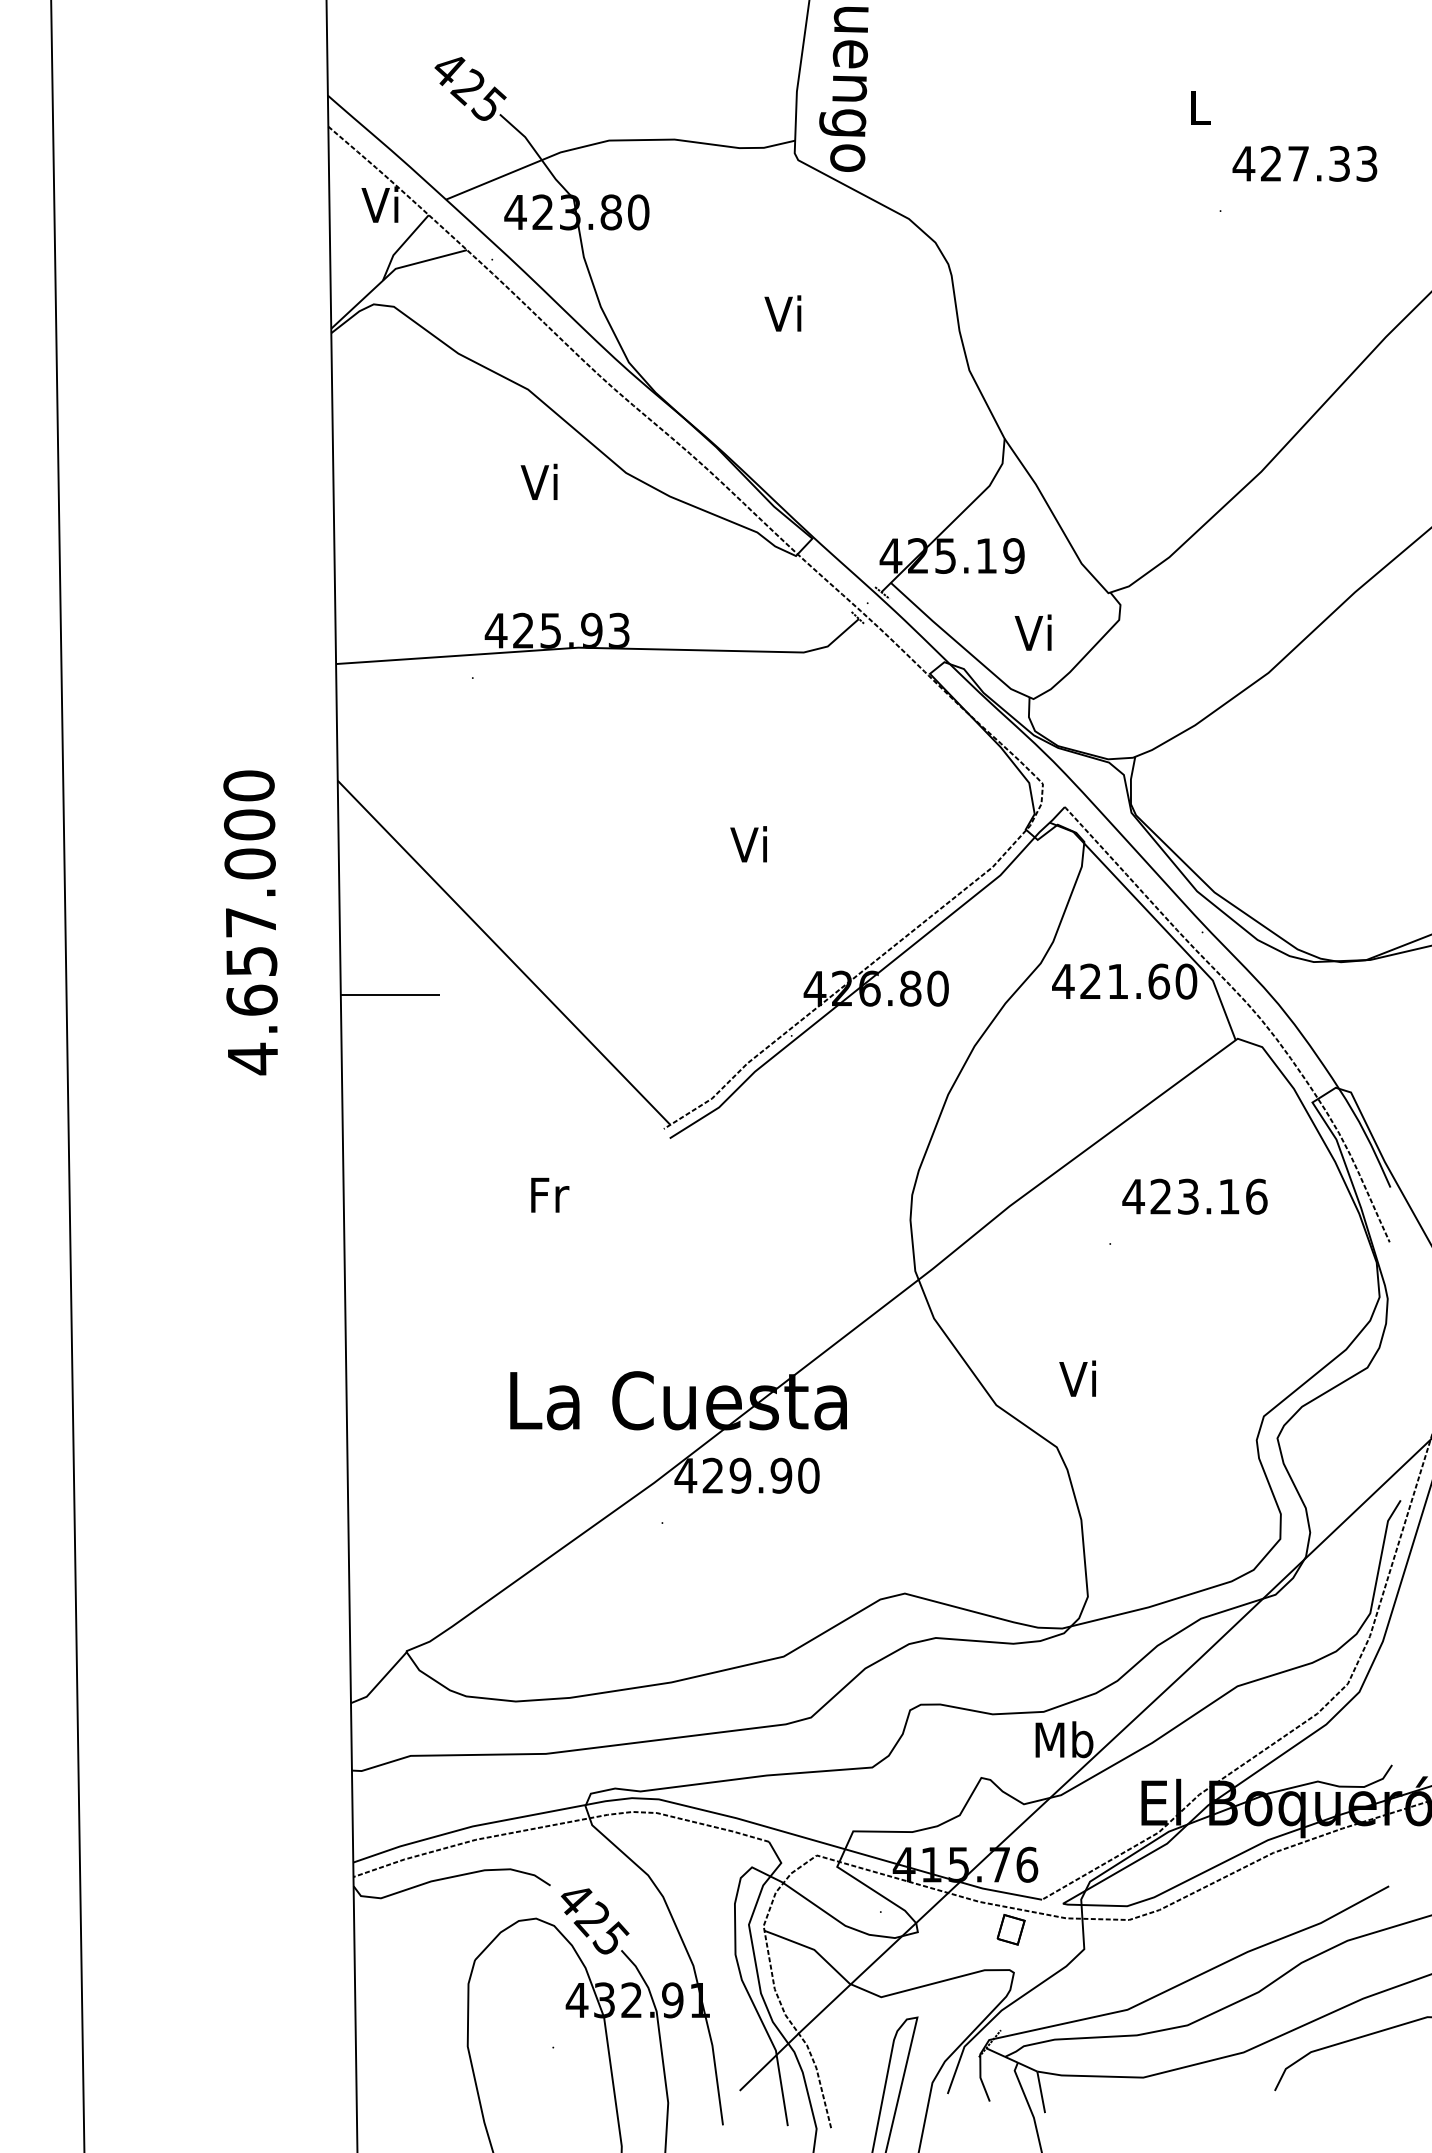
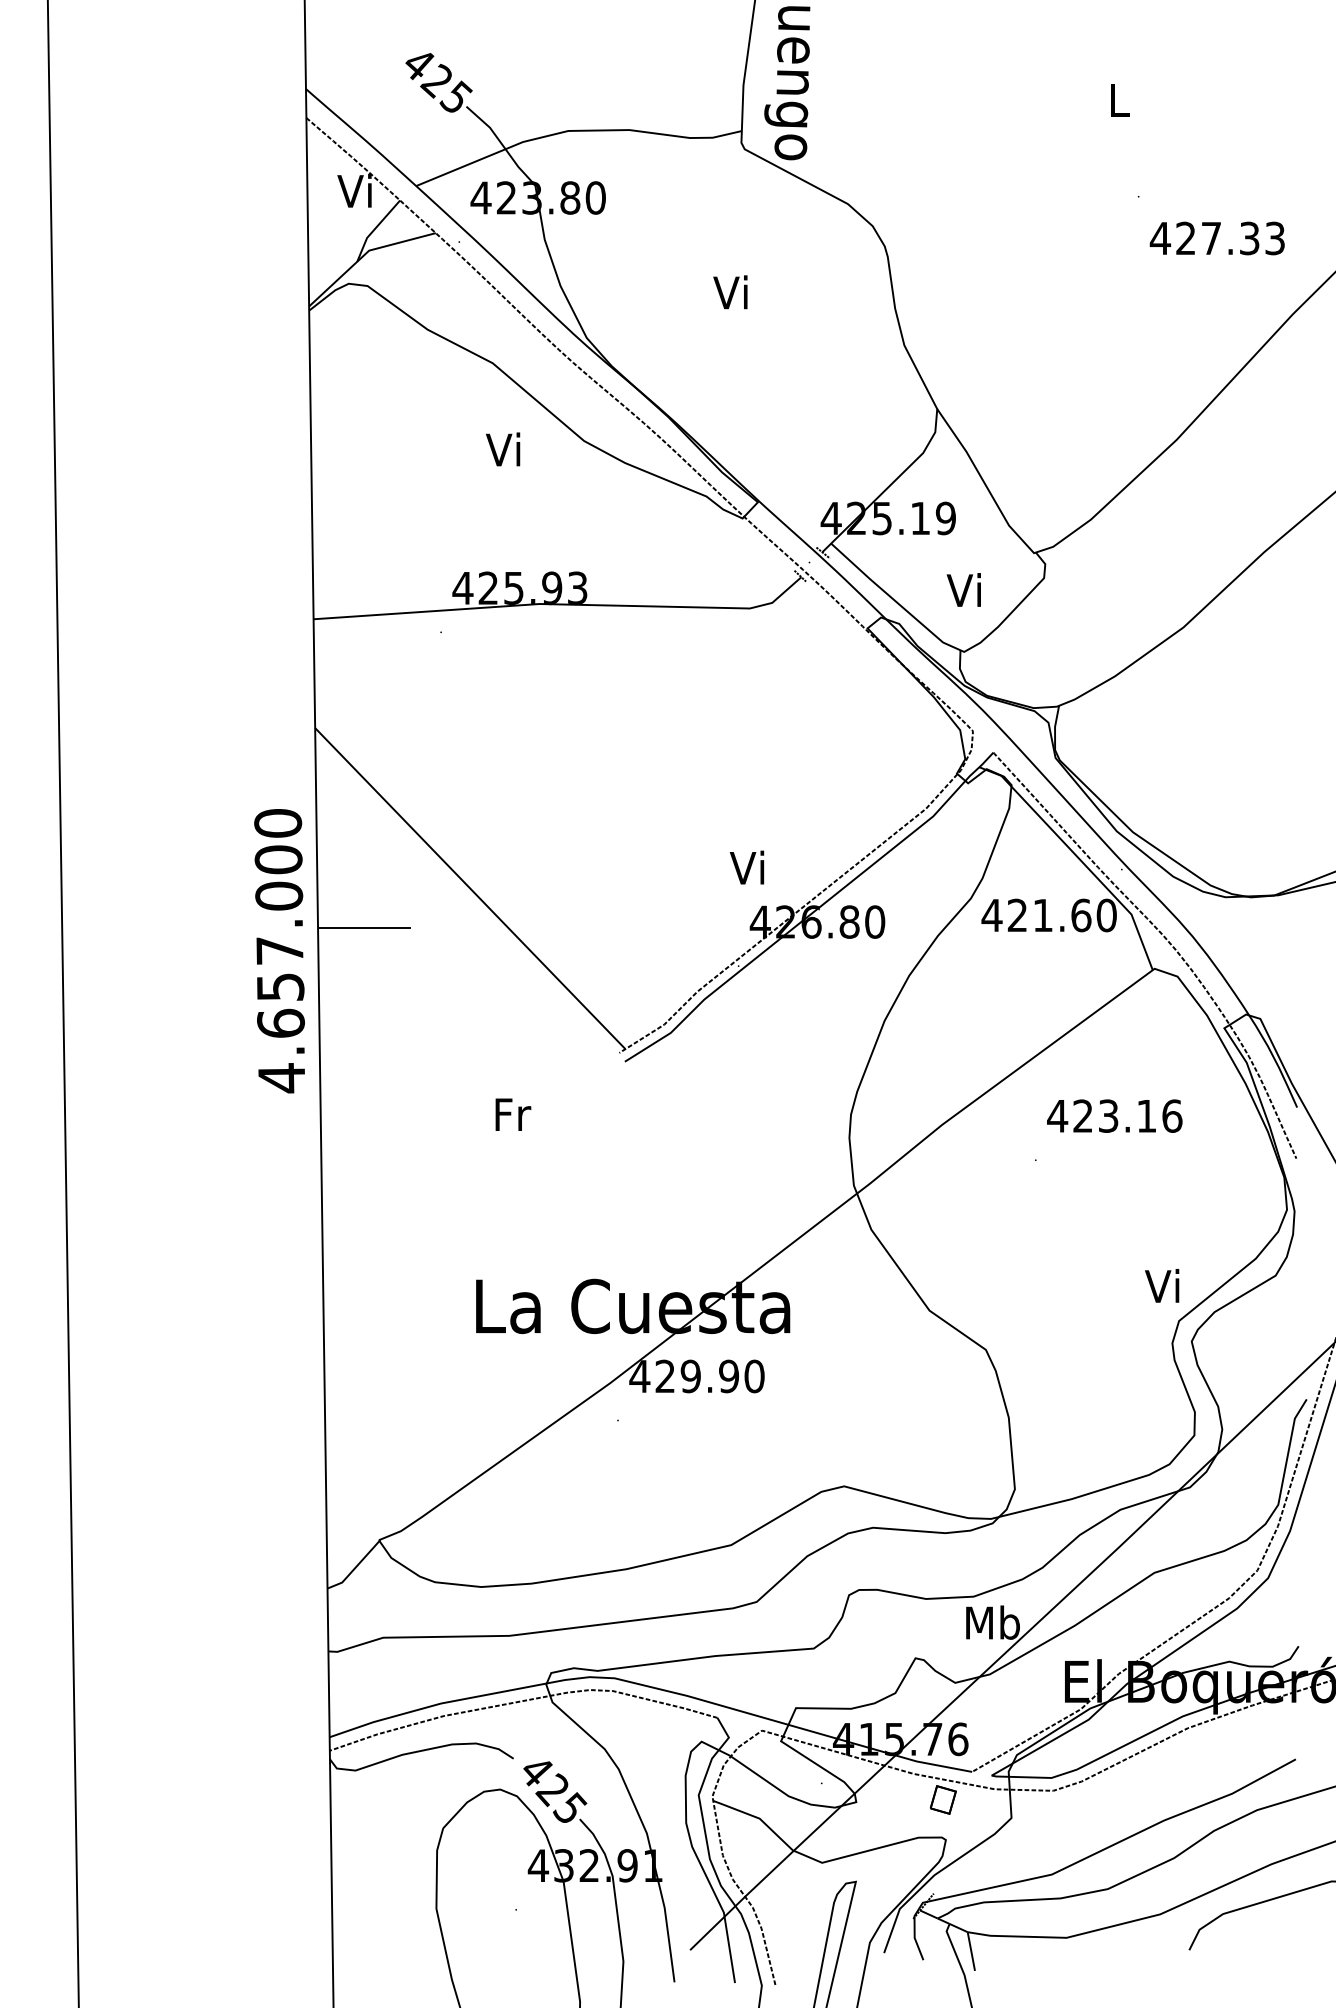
text: (1304, 163) -> (1216, 238), moved
text: (748, 844) -> (746, 867), moved
text: (250, 922) -> (279, 950), moved
text: (1077, 1378) -> (1161, 1285), moved

